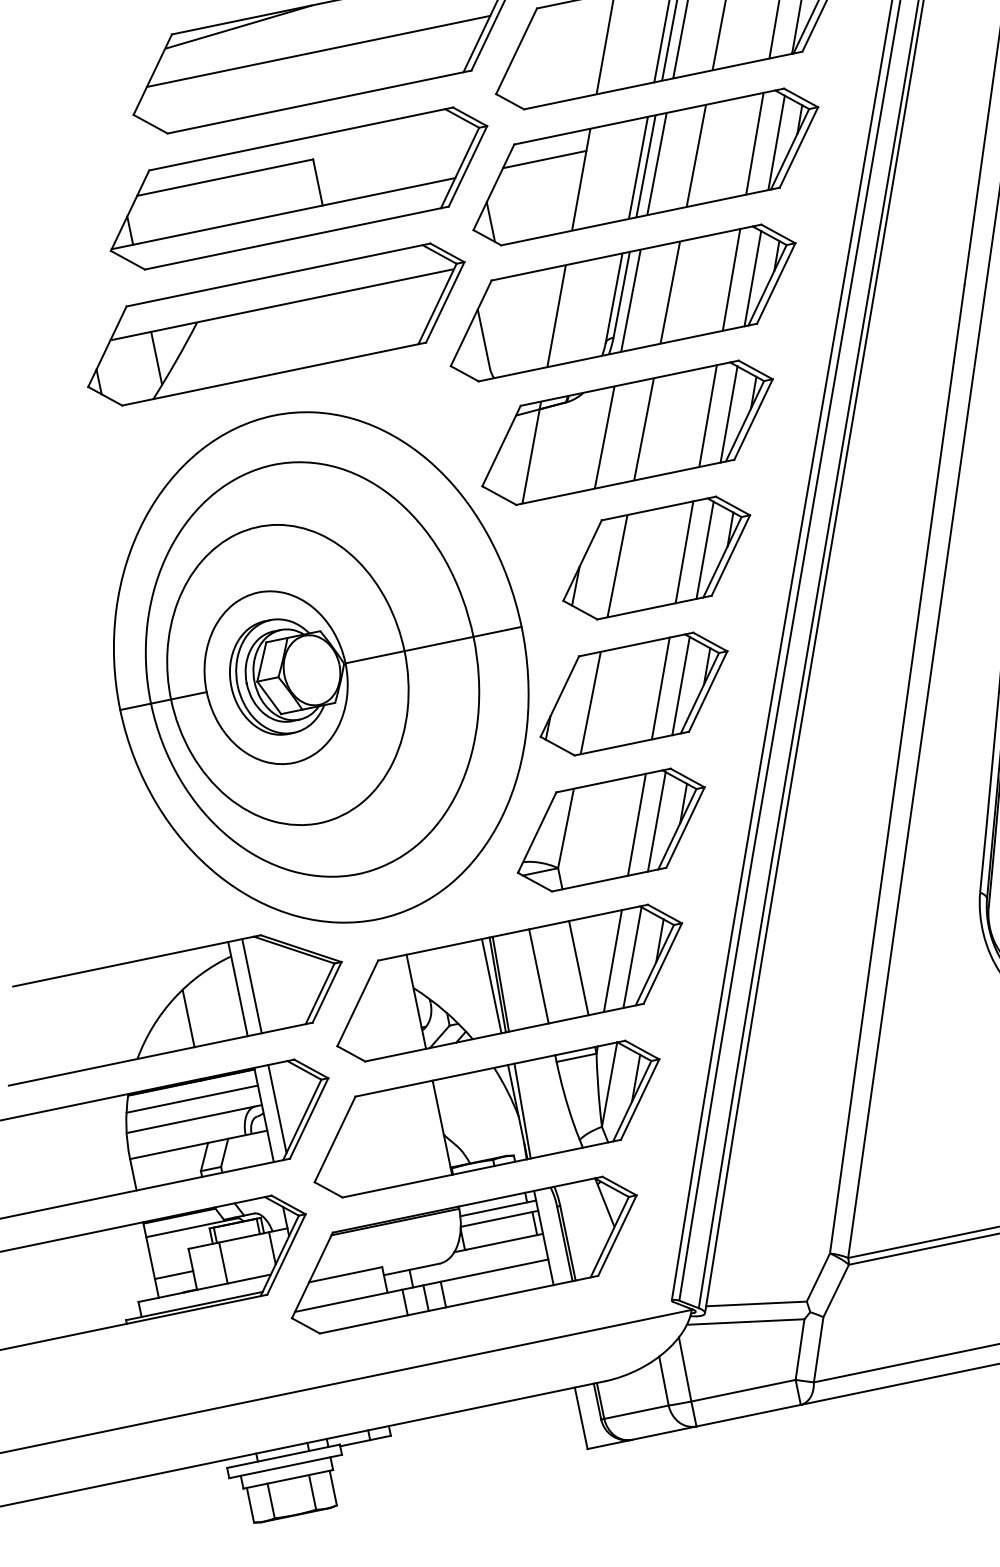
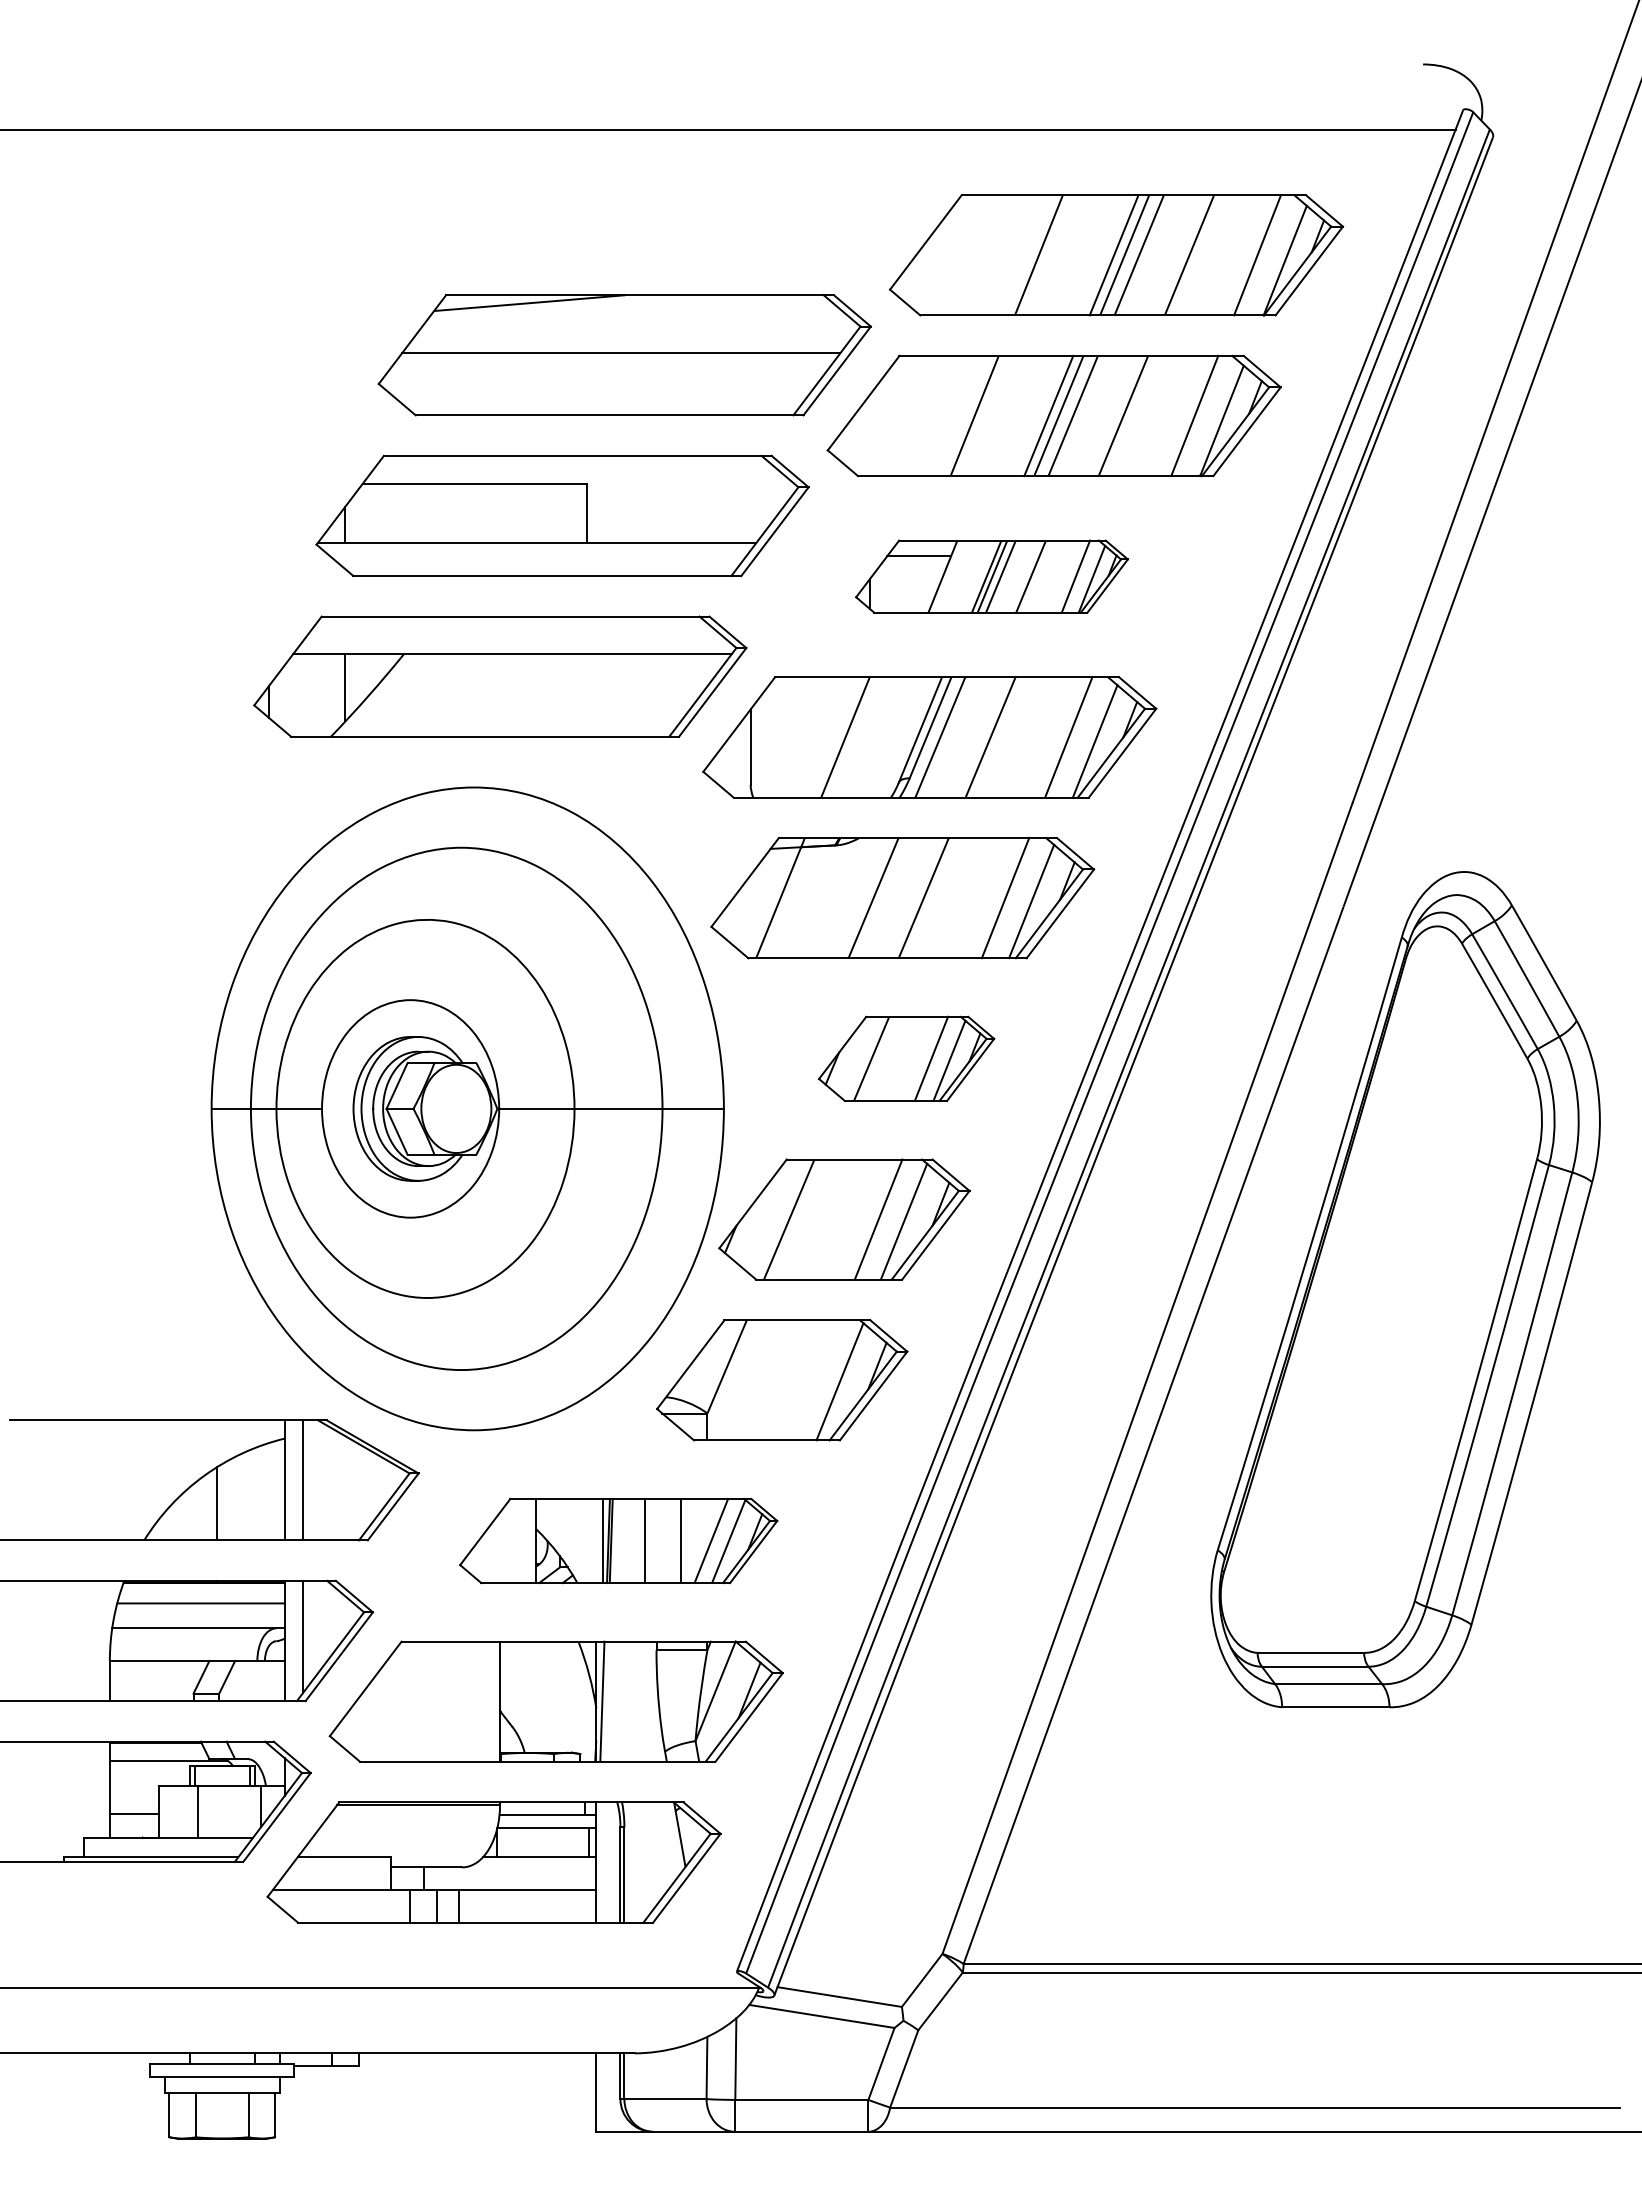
part: (644, 166) -> (991, 576), size x0.6
part: (656, 557) -> (906, 1058), size x0.7
line: (636, 824) -> (814, 1380), removed
part: (509, 982) -> (618, 1540), size x0.7

